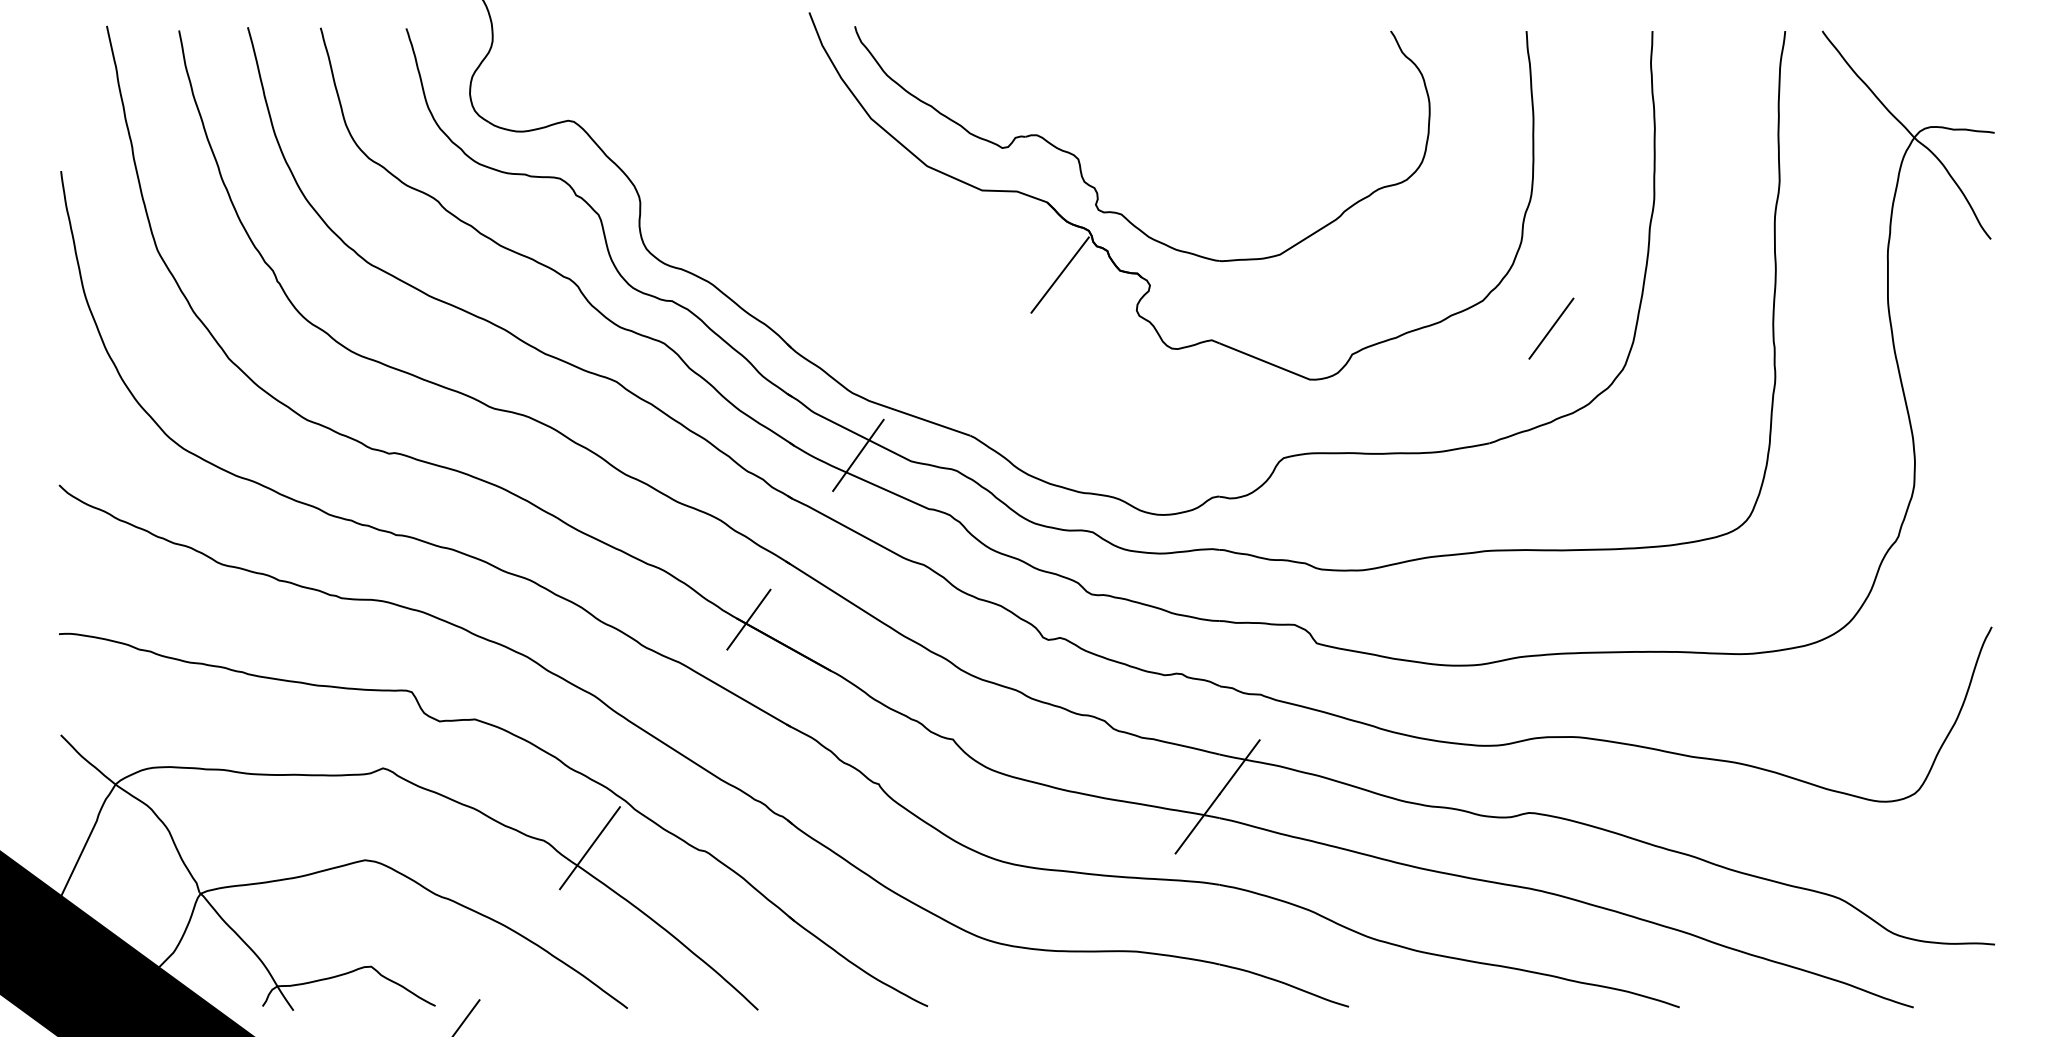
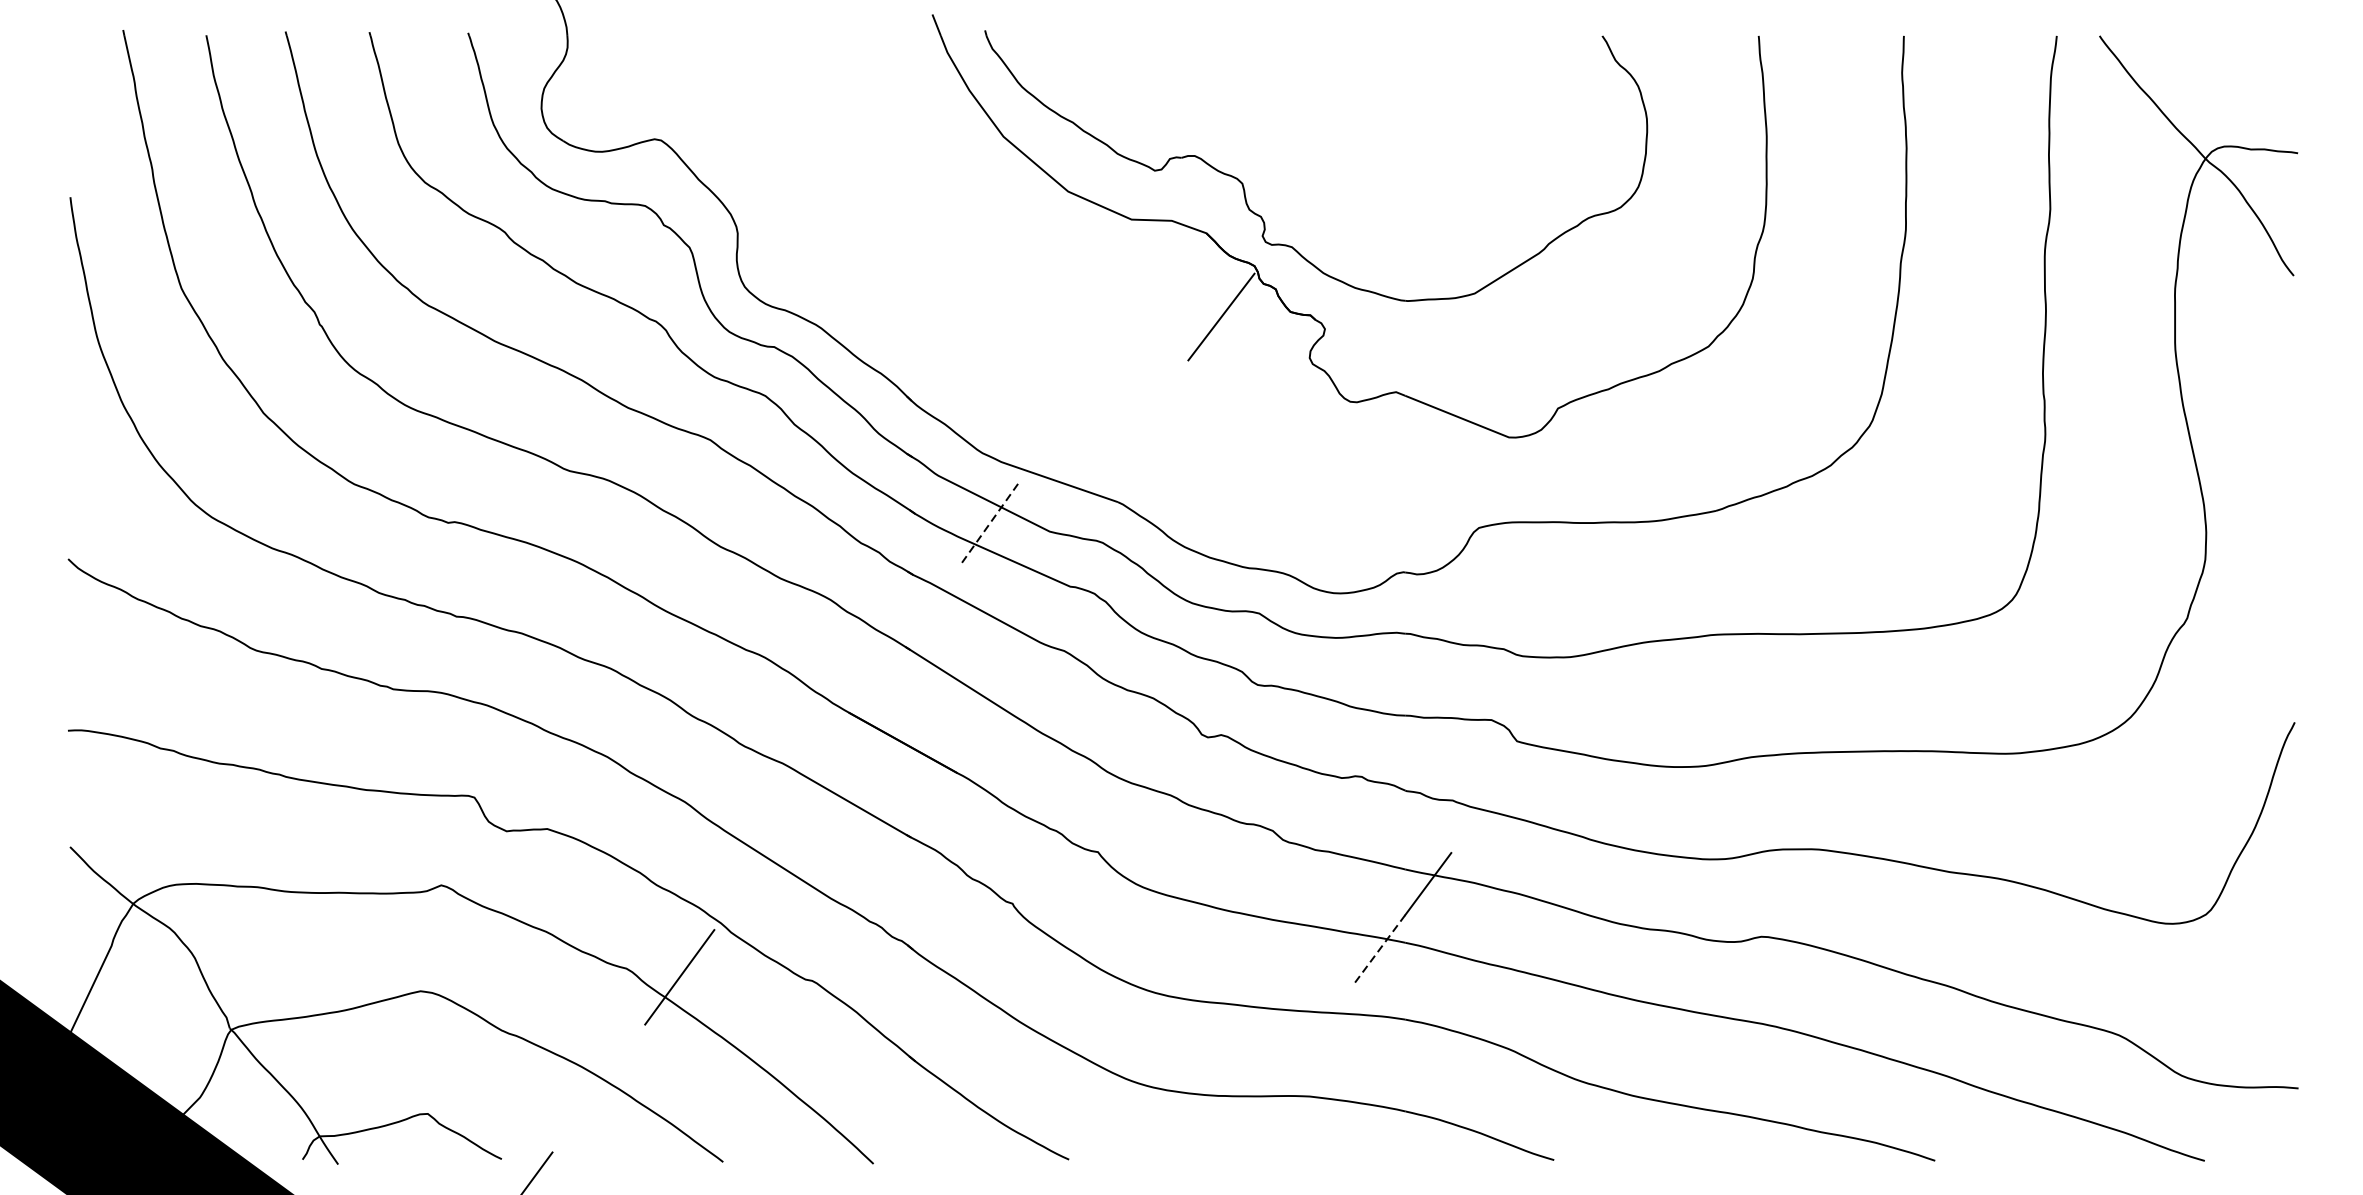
line: (1551, 328) -> (1787, 378), removed
line: (858, 455) -> (989, 524), solid -> dashed
line: (748, 619) -> (862, 713), removed
line: (1197, 823) -> (1379, 948), solid -> dashed

